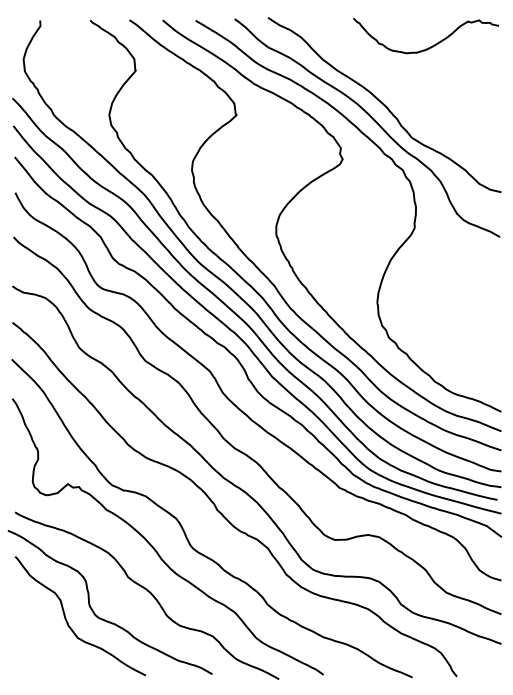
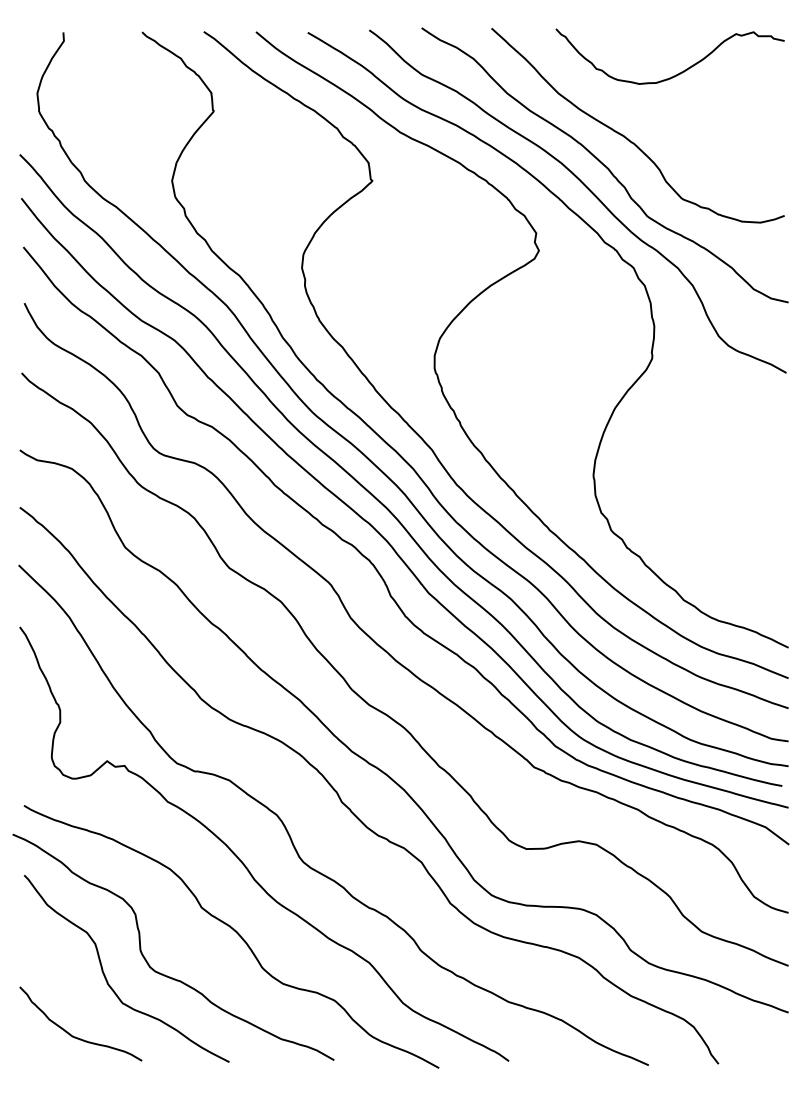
curve: (398, 86) -> (626, 136), added
curve: (47, 658) -> (74, 1035), added

